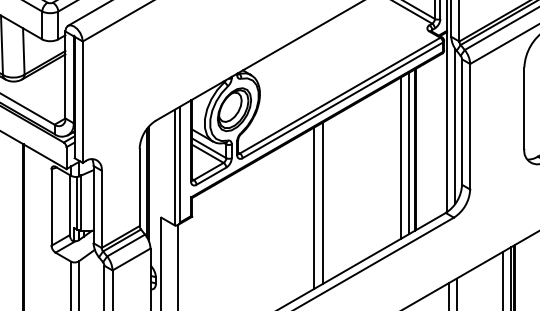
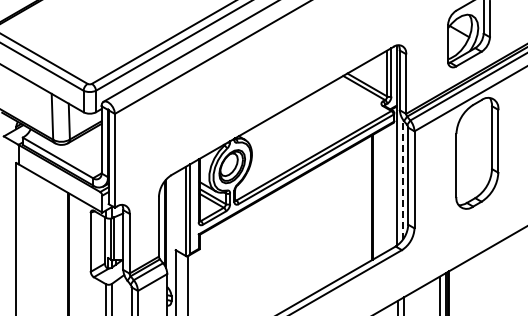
line: (454, 126) -> (402, 179), solid -> dashed
line: (409, 153) -> (367, 200), removed
line: (401, 157) -> (361, 203), removed
line: (322, 202) -> (300, 238), removed
line: (314, 207) -> (294, 242), removed

